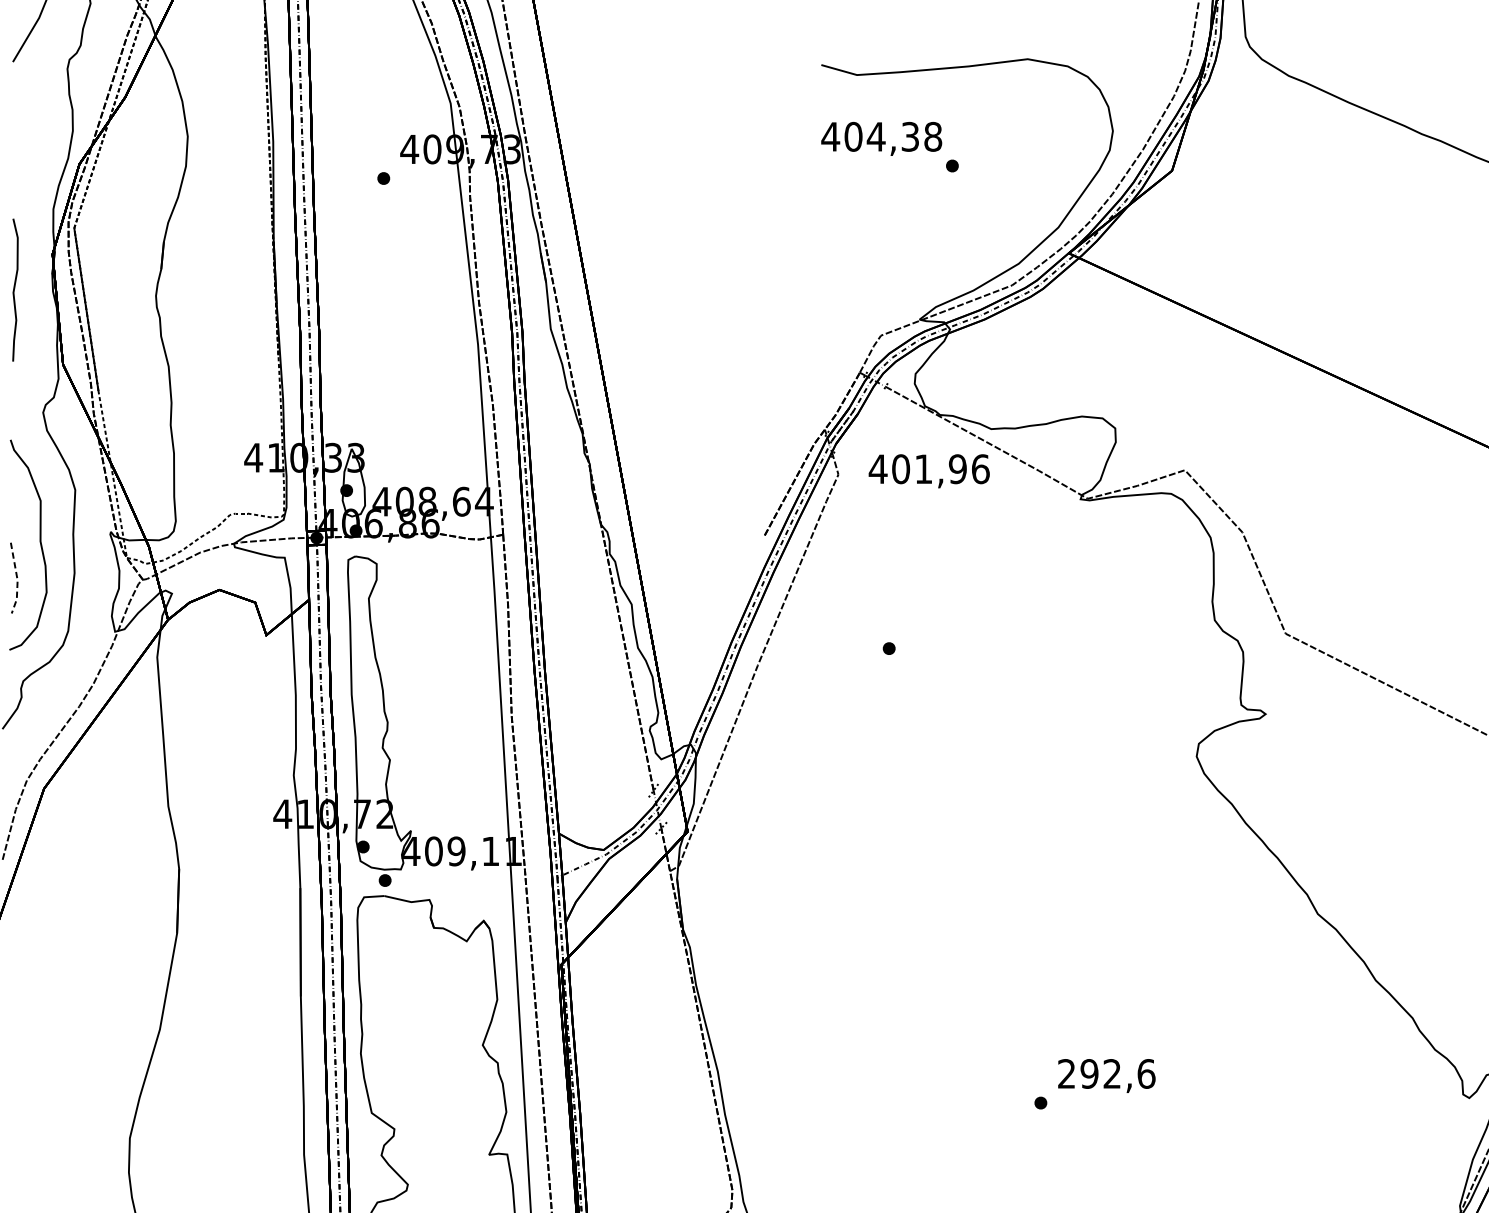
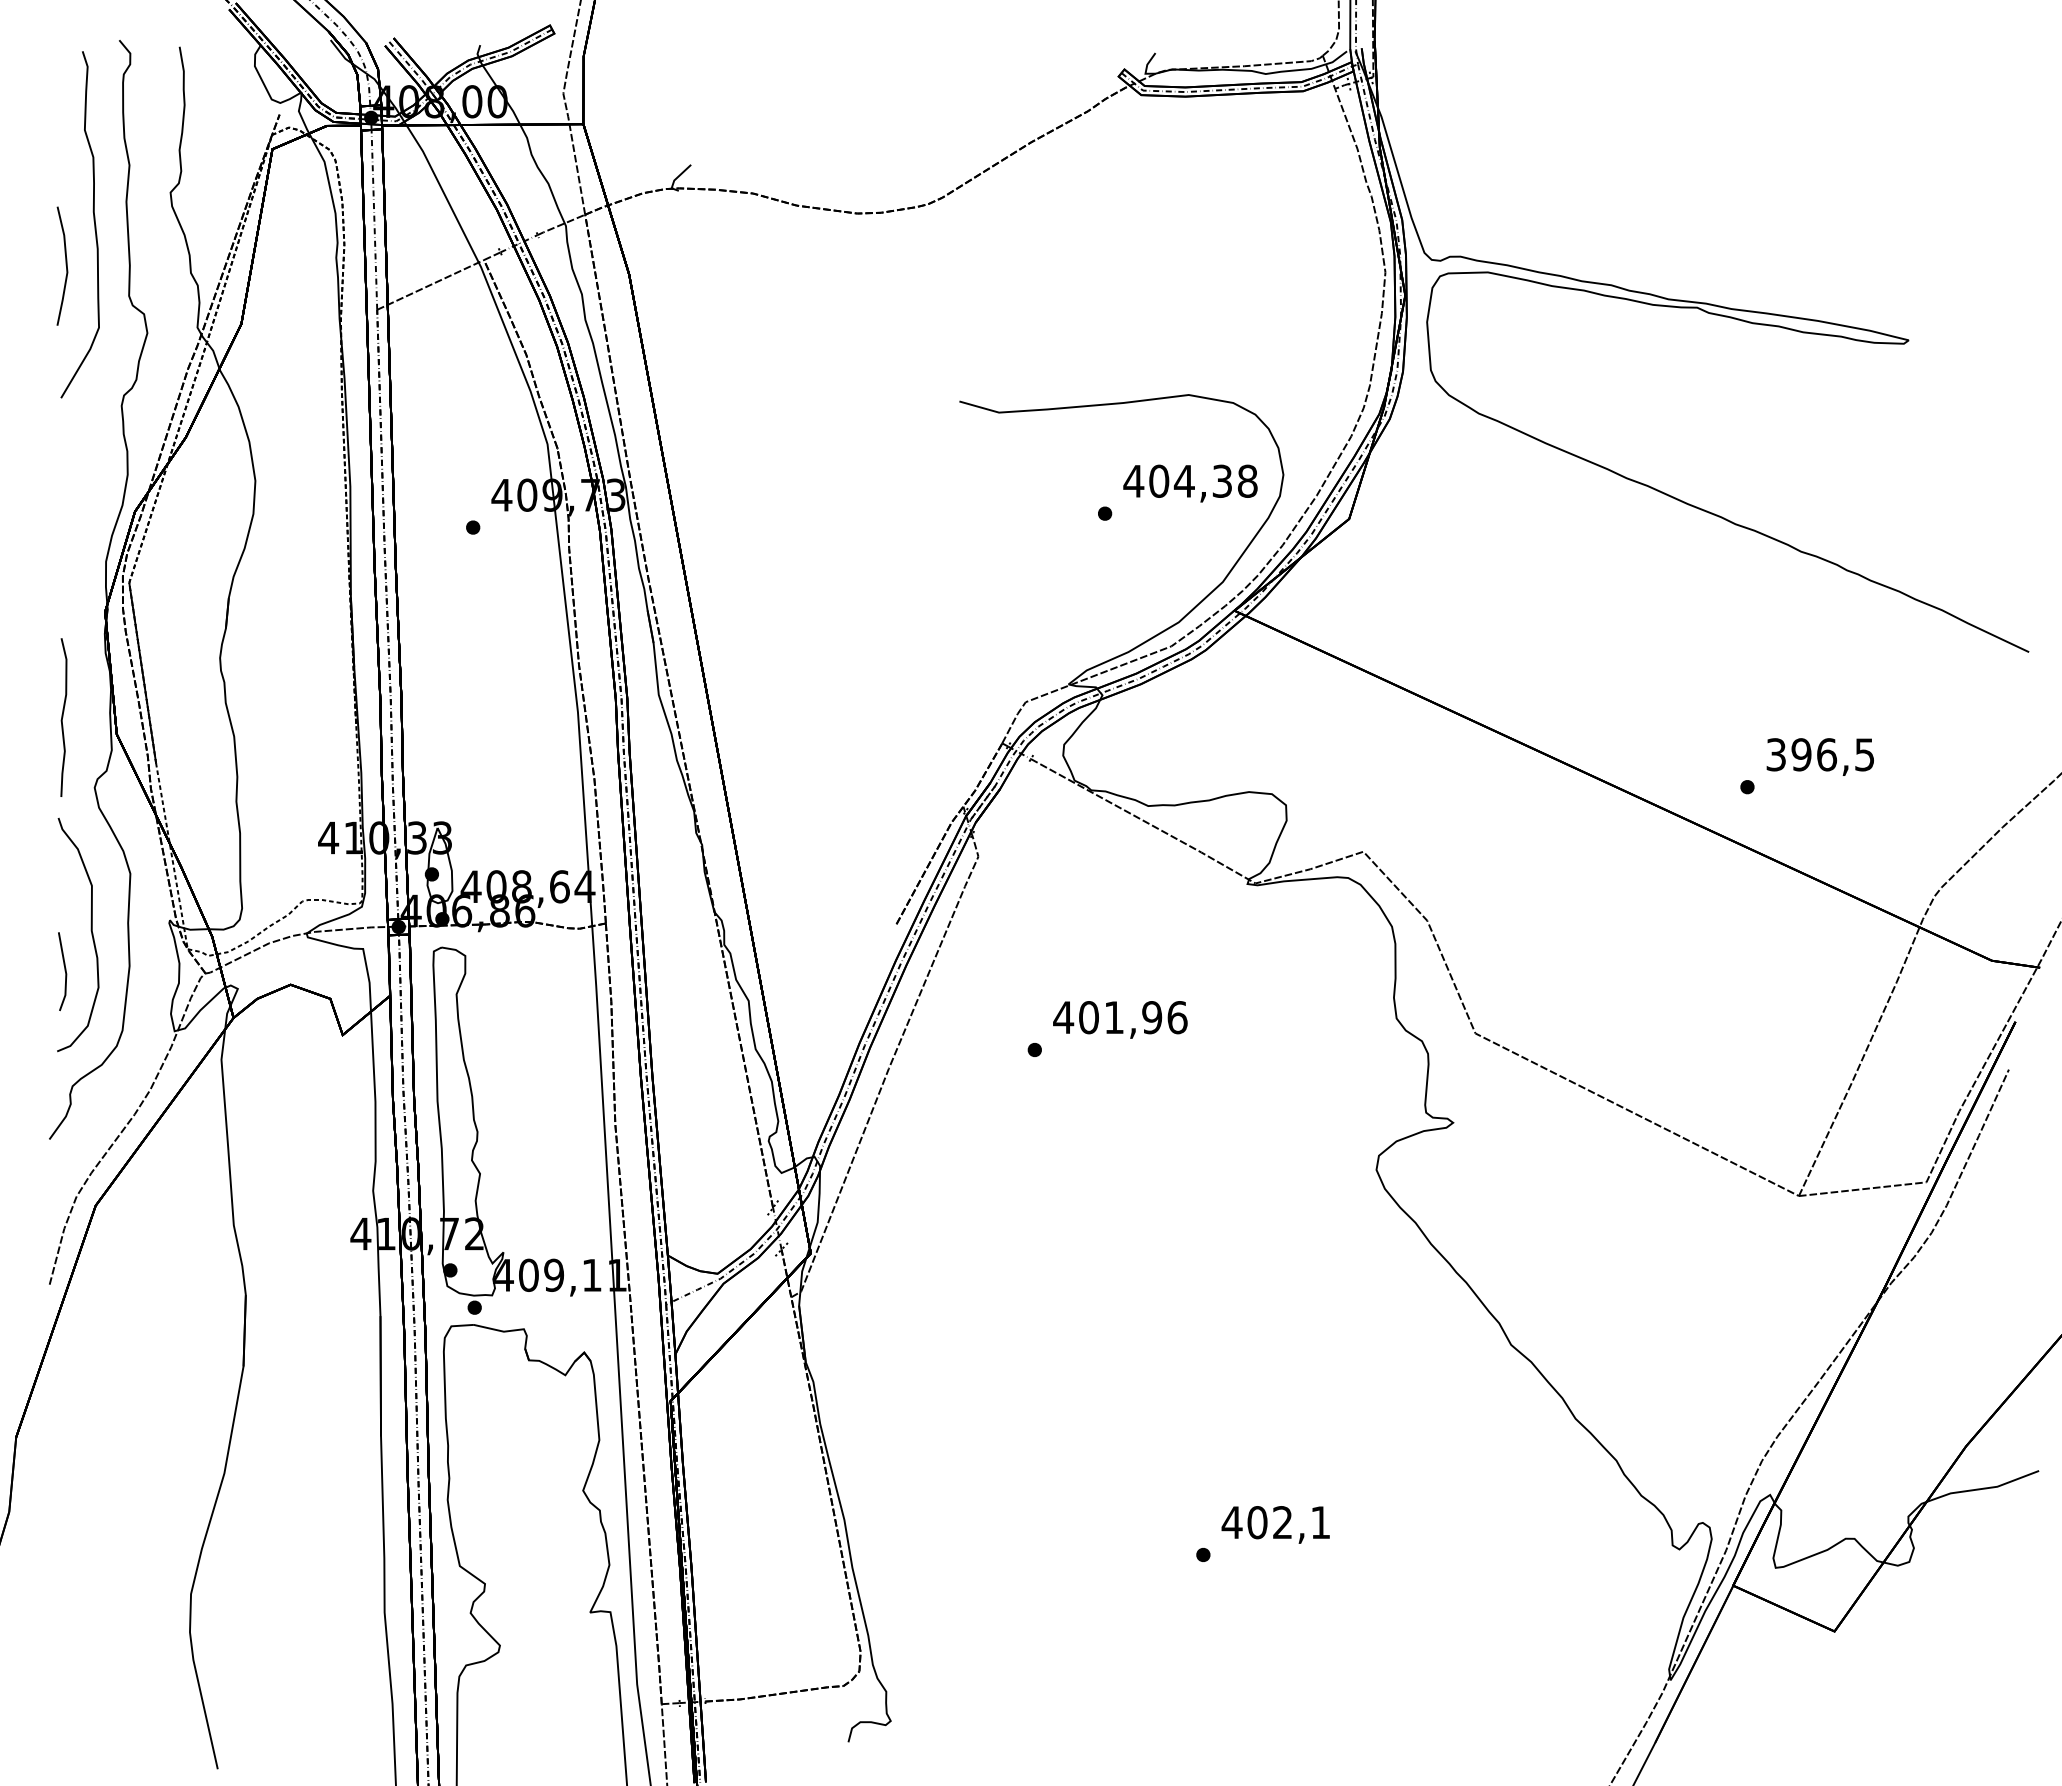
text: (881, 138) -> (1190, 483), moved
curve: (15, 290) -> (63, 717), moved
text: (929, 470) -> (1120, 1019), moved
line: (17, 579) -> (66, 973), dashed -> solid
text: (1105, 1073) -> (1275, 1522), 292,6 -> 402,1

